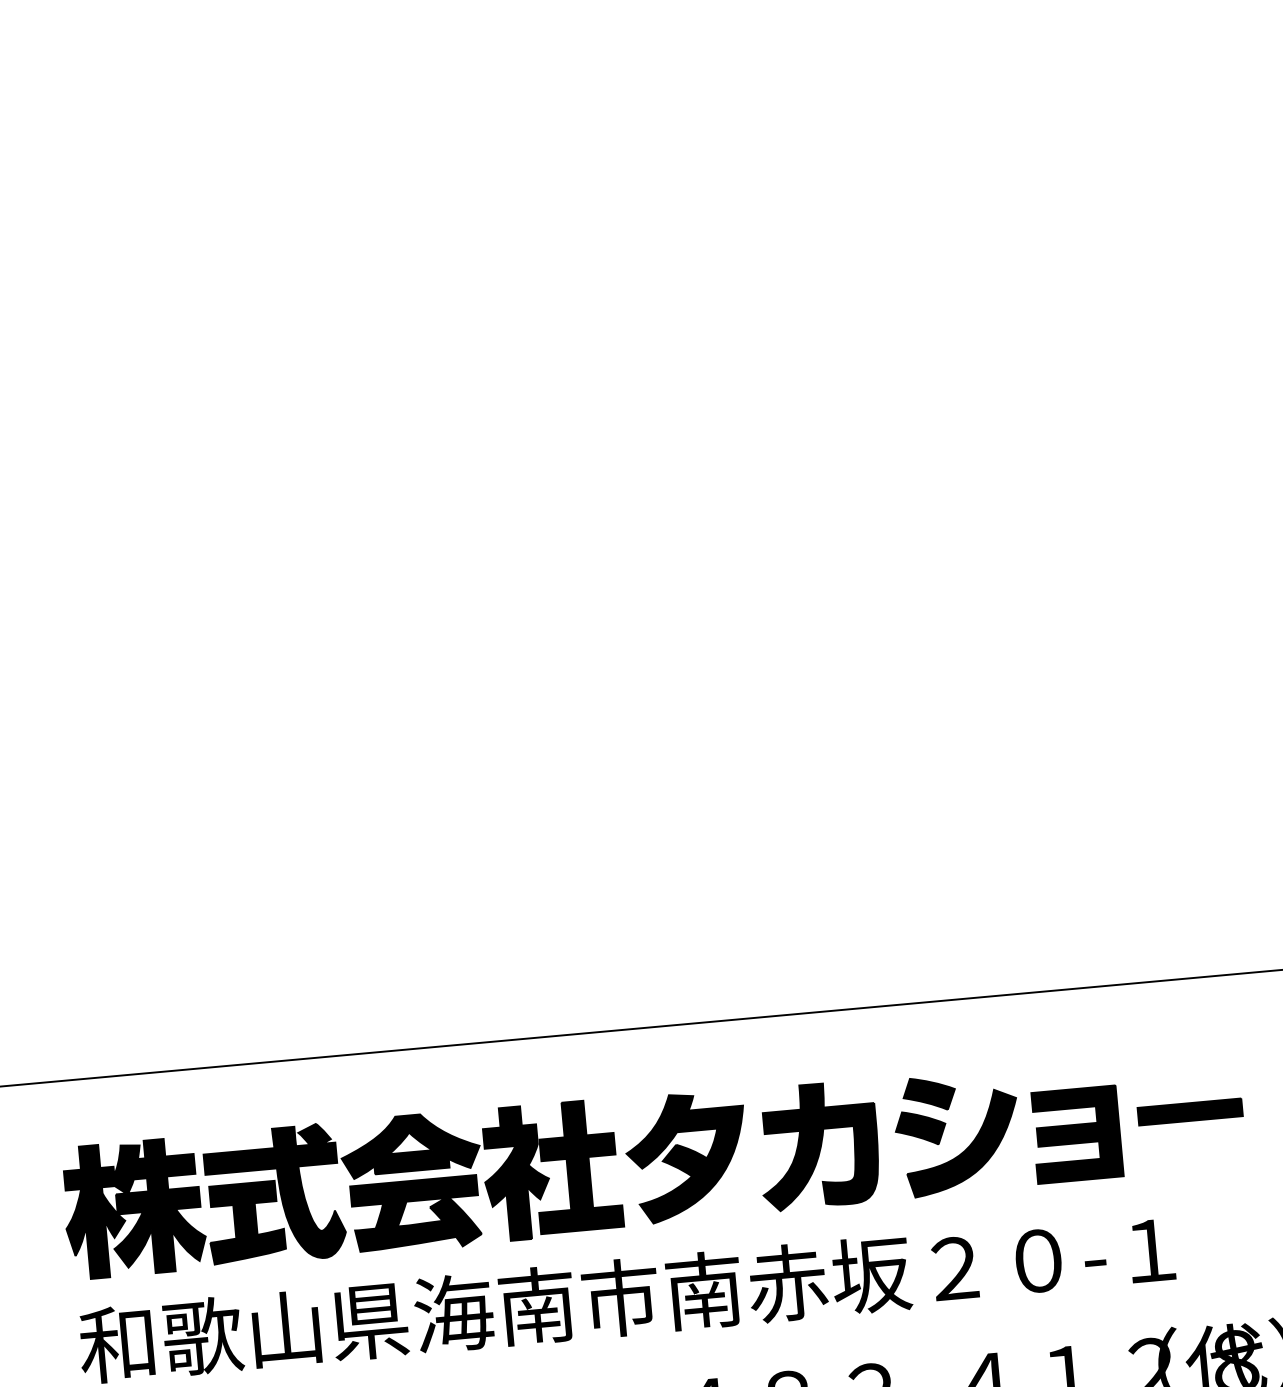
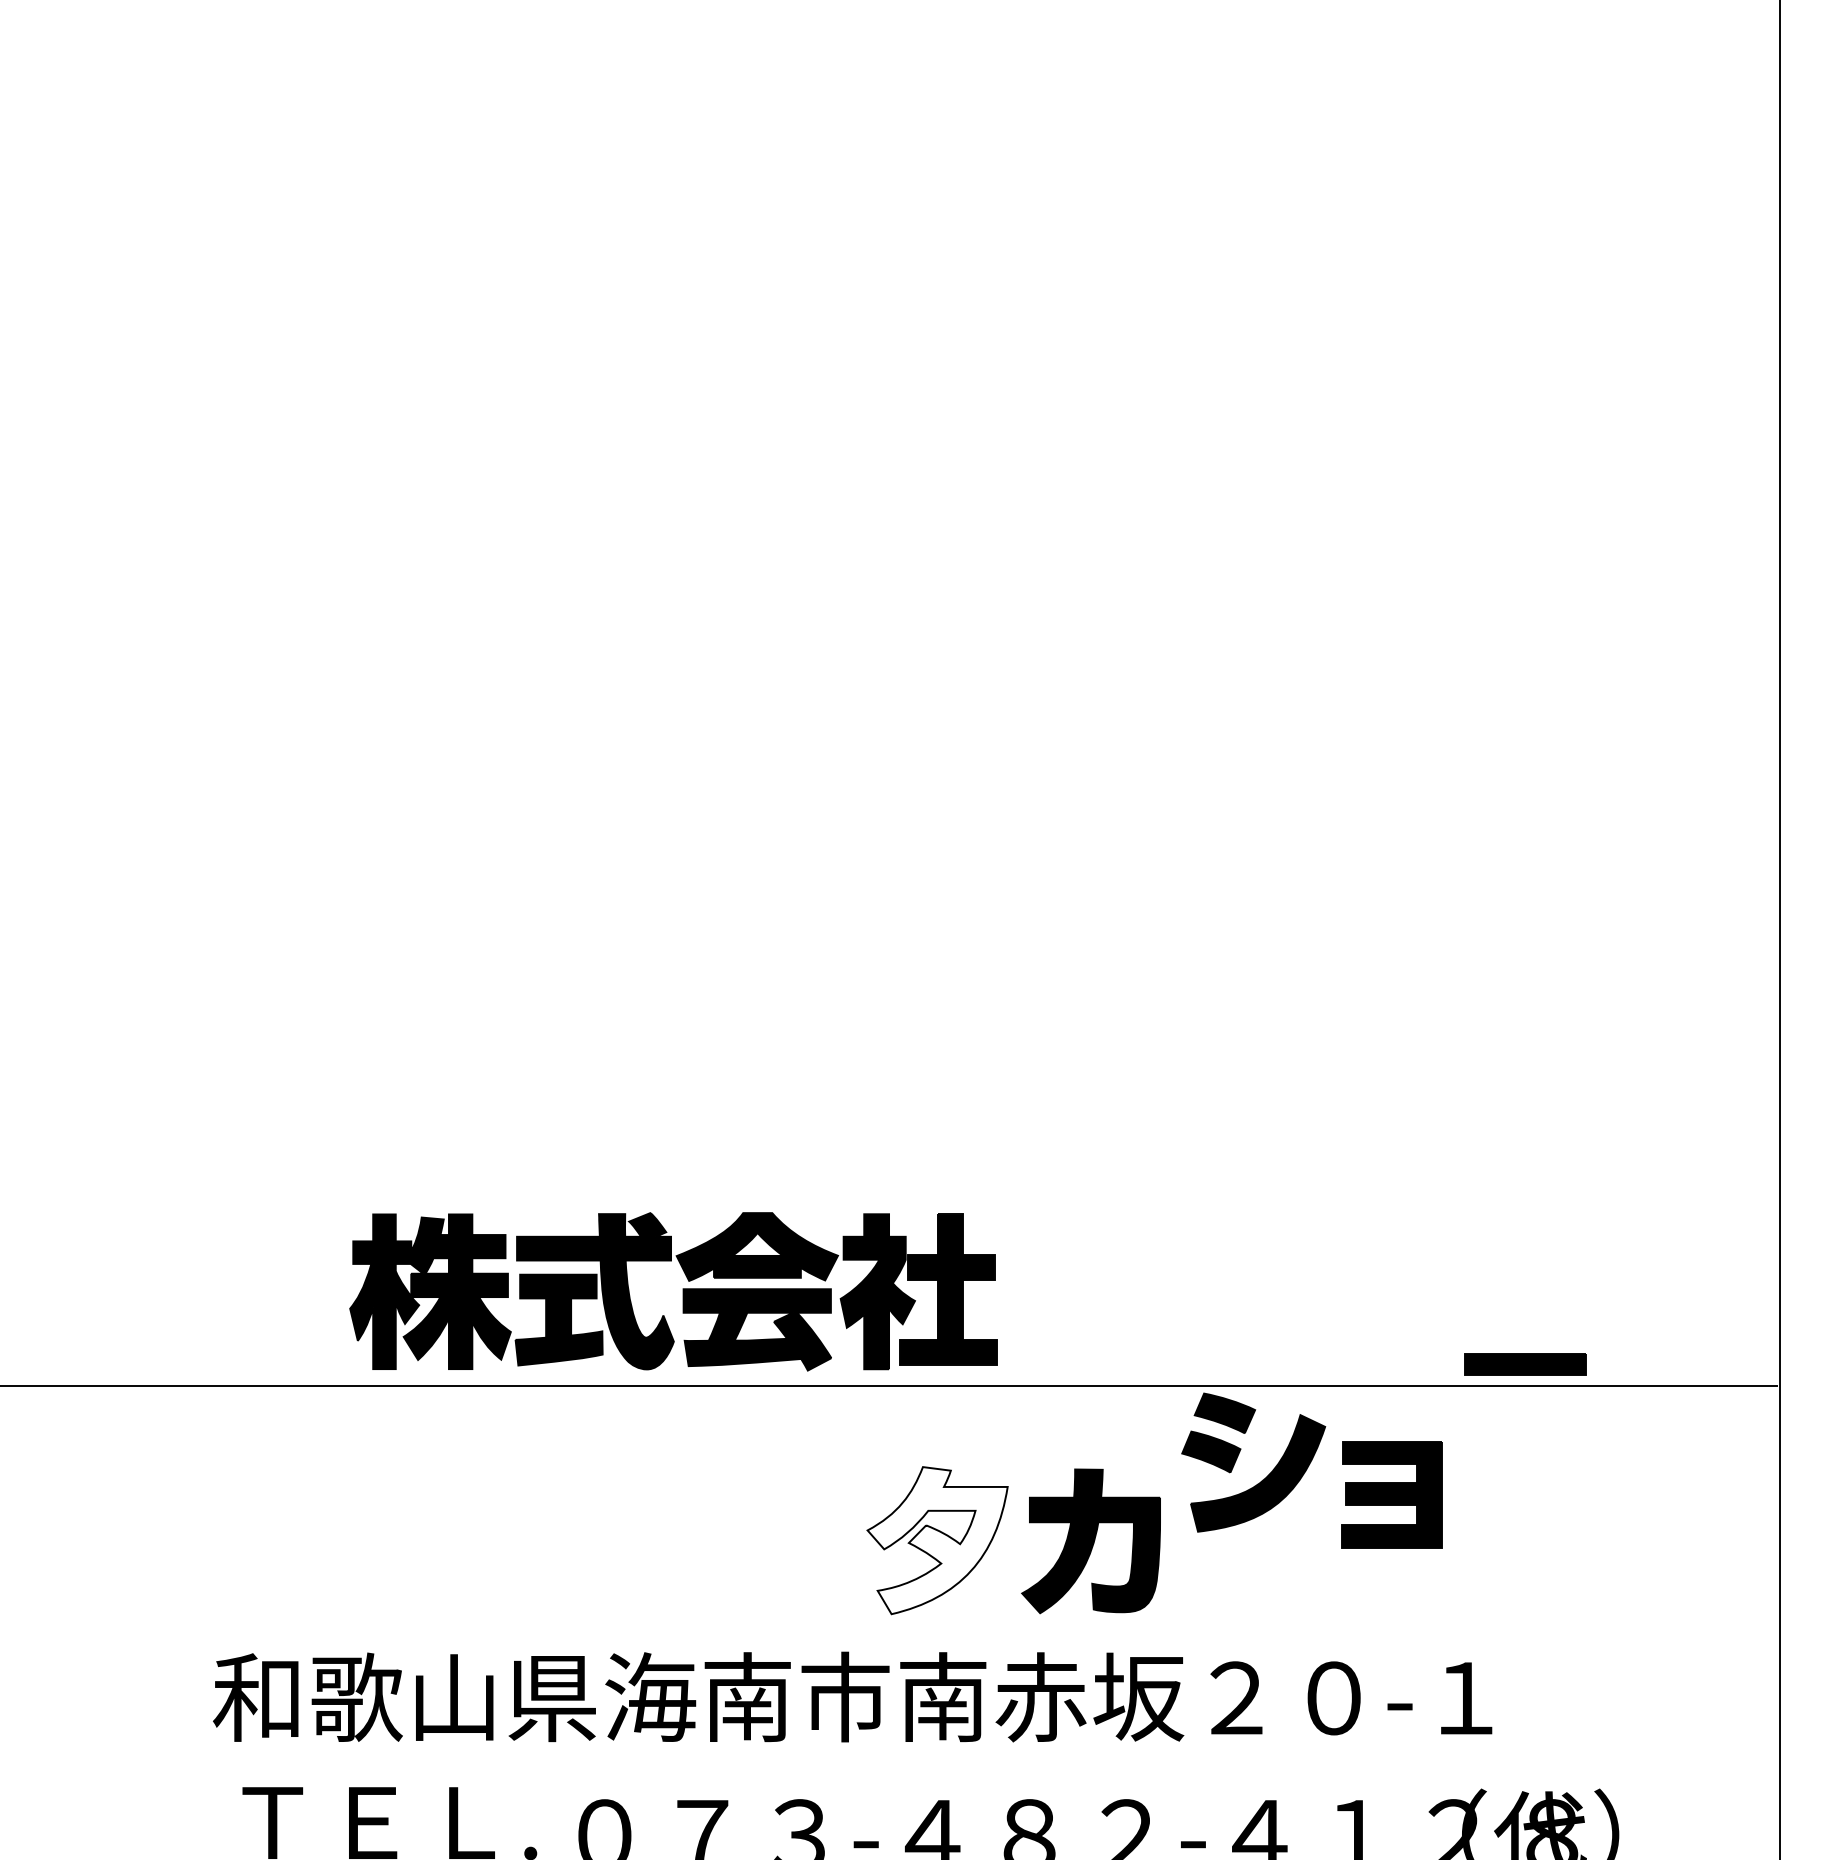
part: (1190, 1112) -> (1525, 1364), moved
part: (944, 1128) -> (1239, 1454), moved
part: (1076, 1134) -> (1391, 1494), moved
fill: (687, 1156) -> (937, 1540), removed
part: (349, 1188) -> (682, 1291), moved

